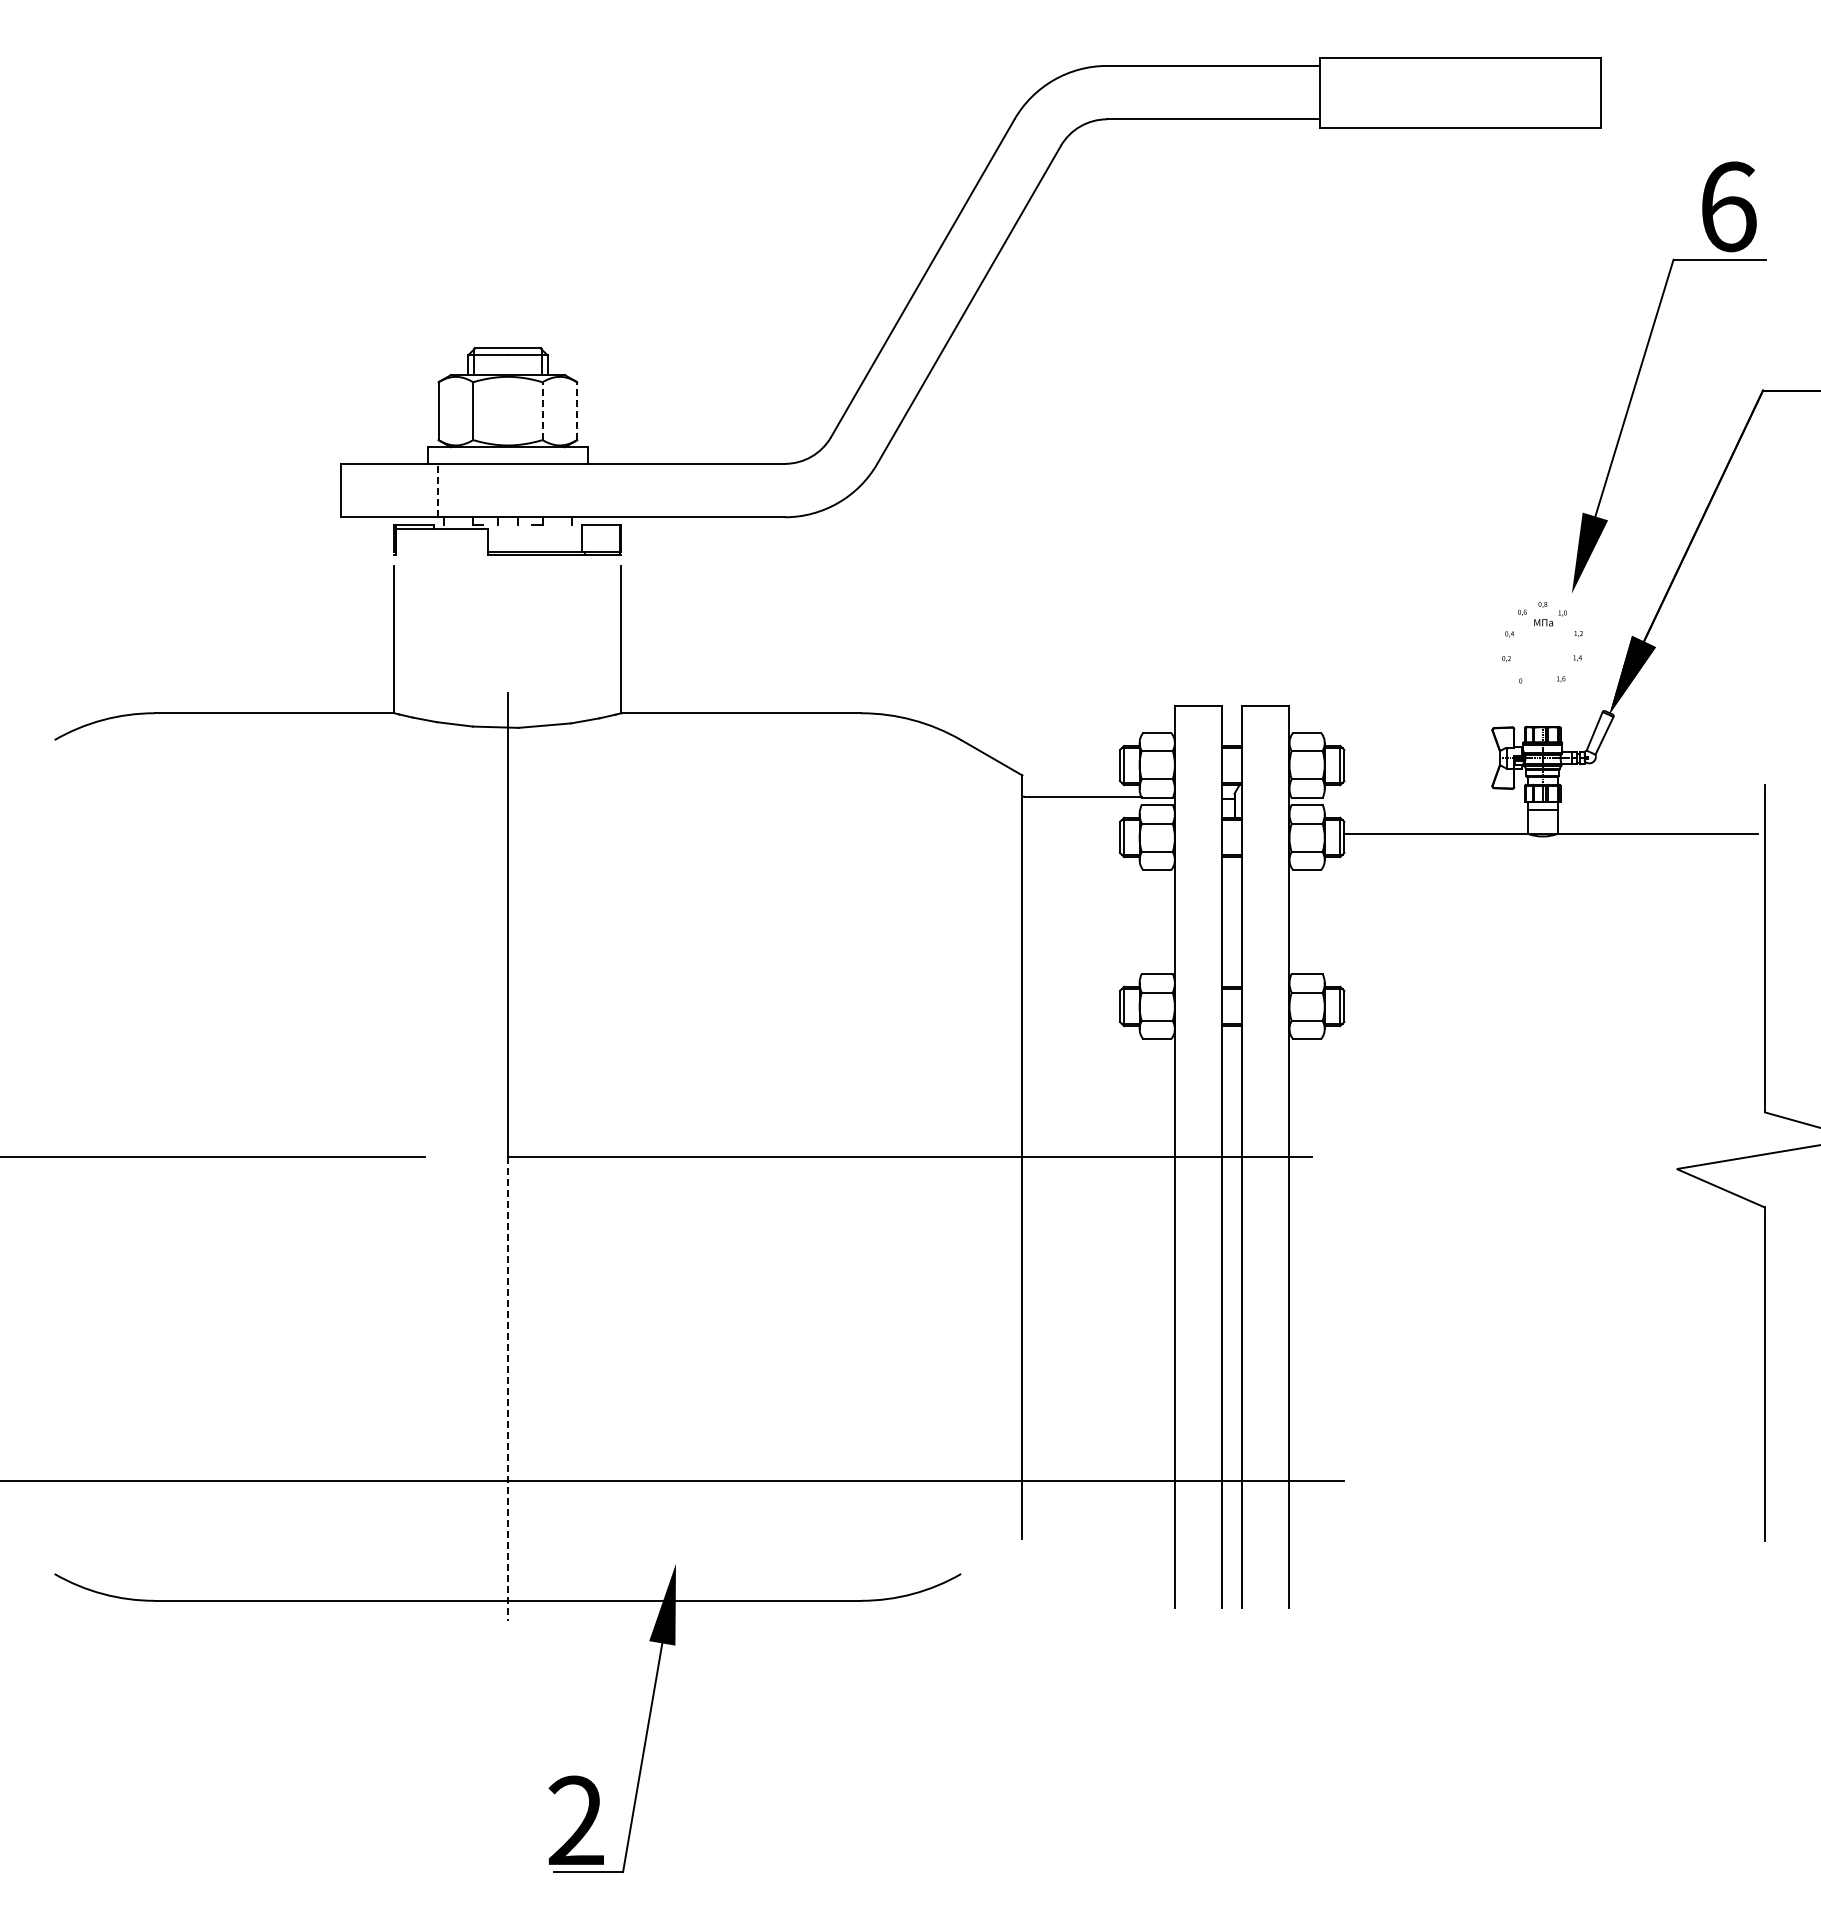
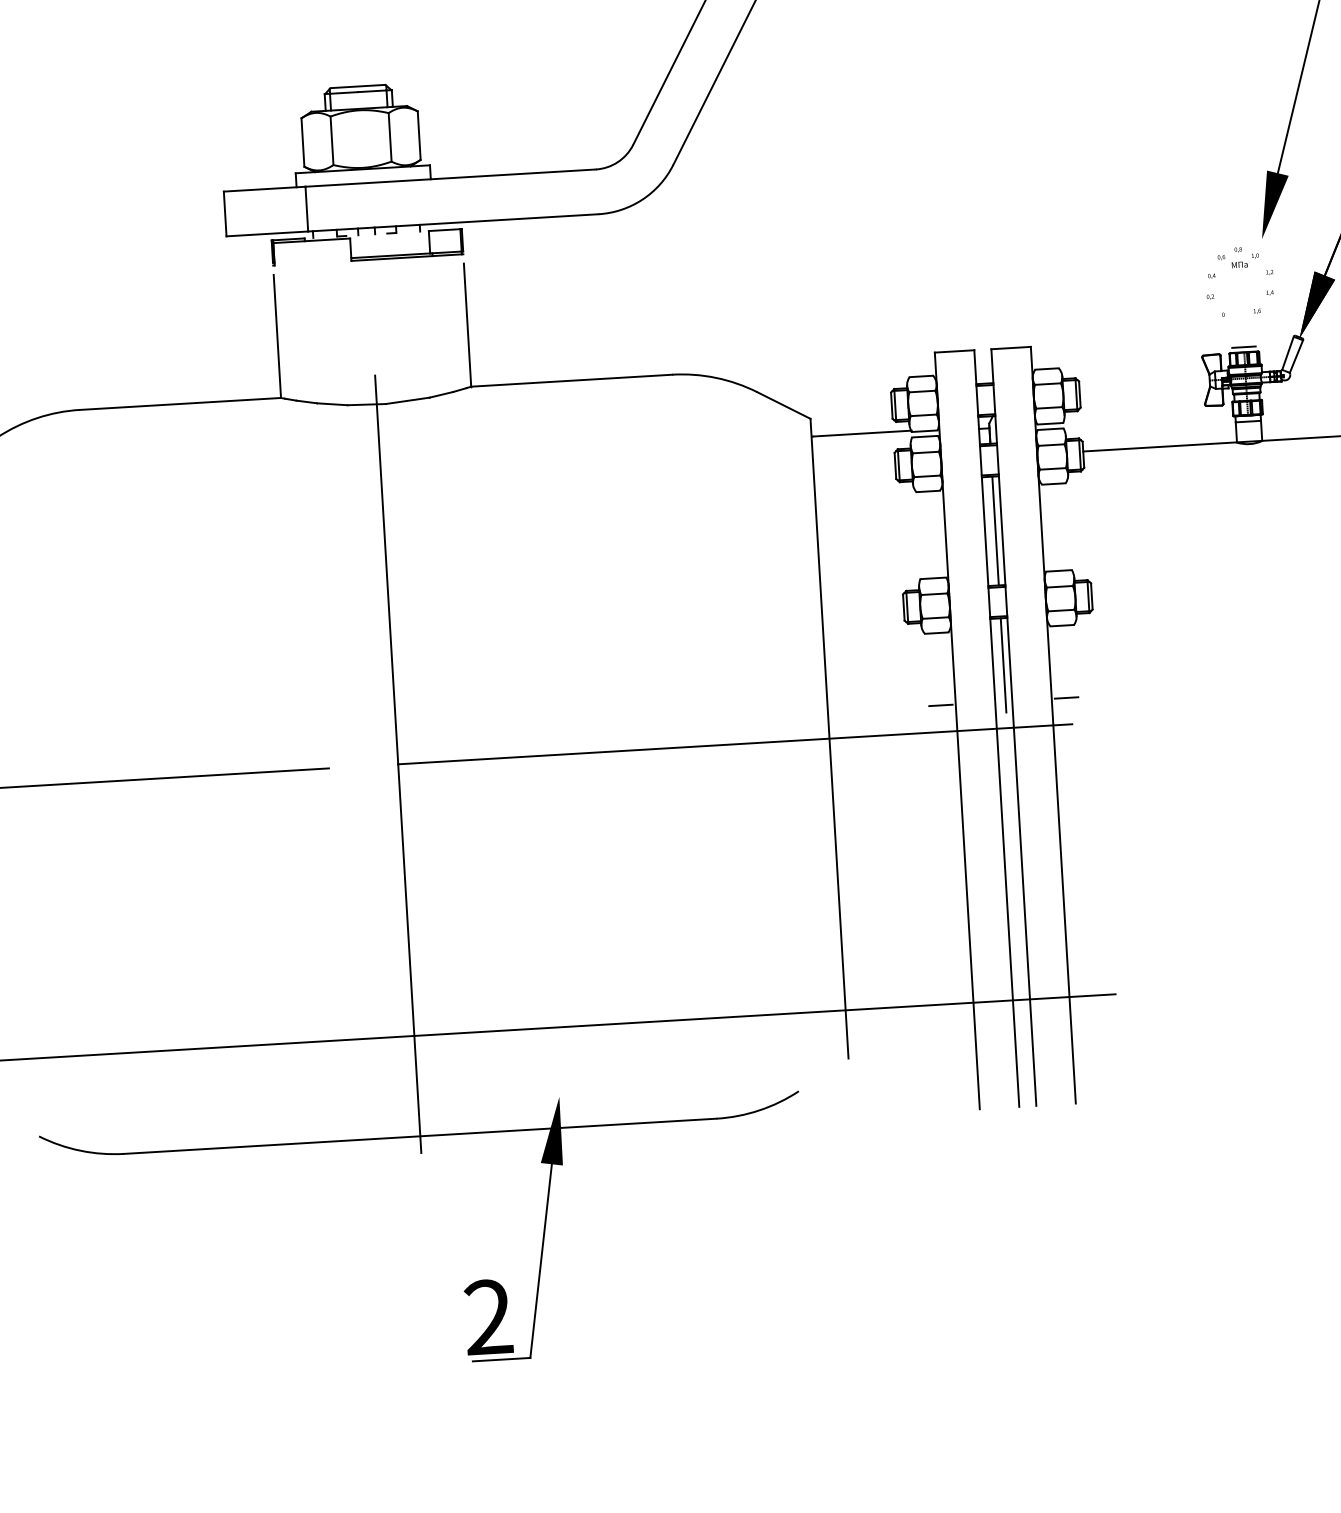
line: (542, 411) -> (390, 137), dashed -> solid
line: (577, 411) -> (419, 135), dashed -> solid
line: (438, 490) -> (306, 209), dashed -> solid
line: (1542, 720) -> (1243, 346), added
line: (1234, 921) -> (995, 530), added
line: (1234, 1082) -> (1003, 665), added
line: (1157, 1125) -> (941, 705), added
line: (1307, 1125) -> (1066, 698), added
line: (507, 1388) -> (409, 958), dashed -> solid

